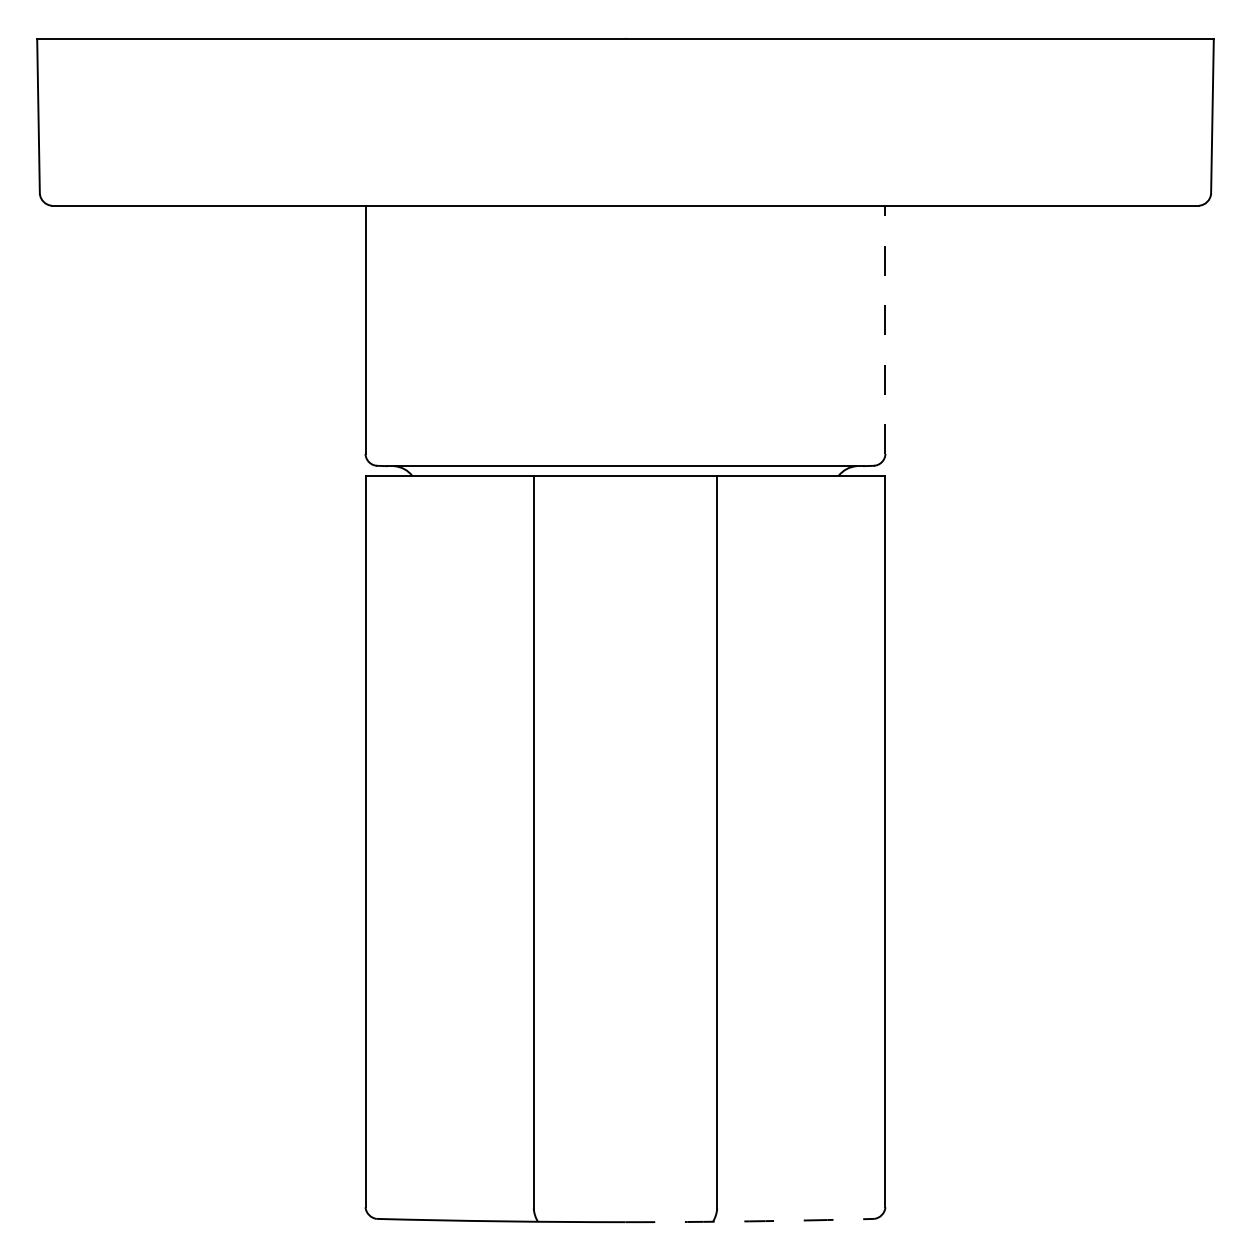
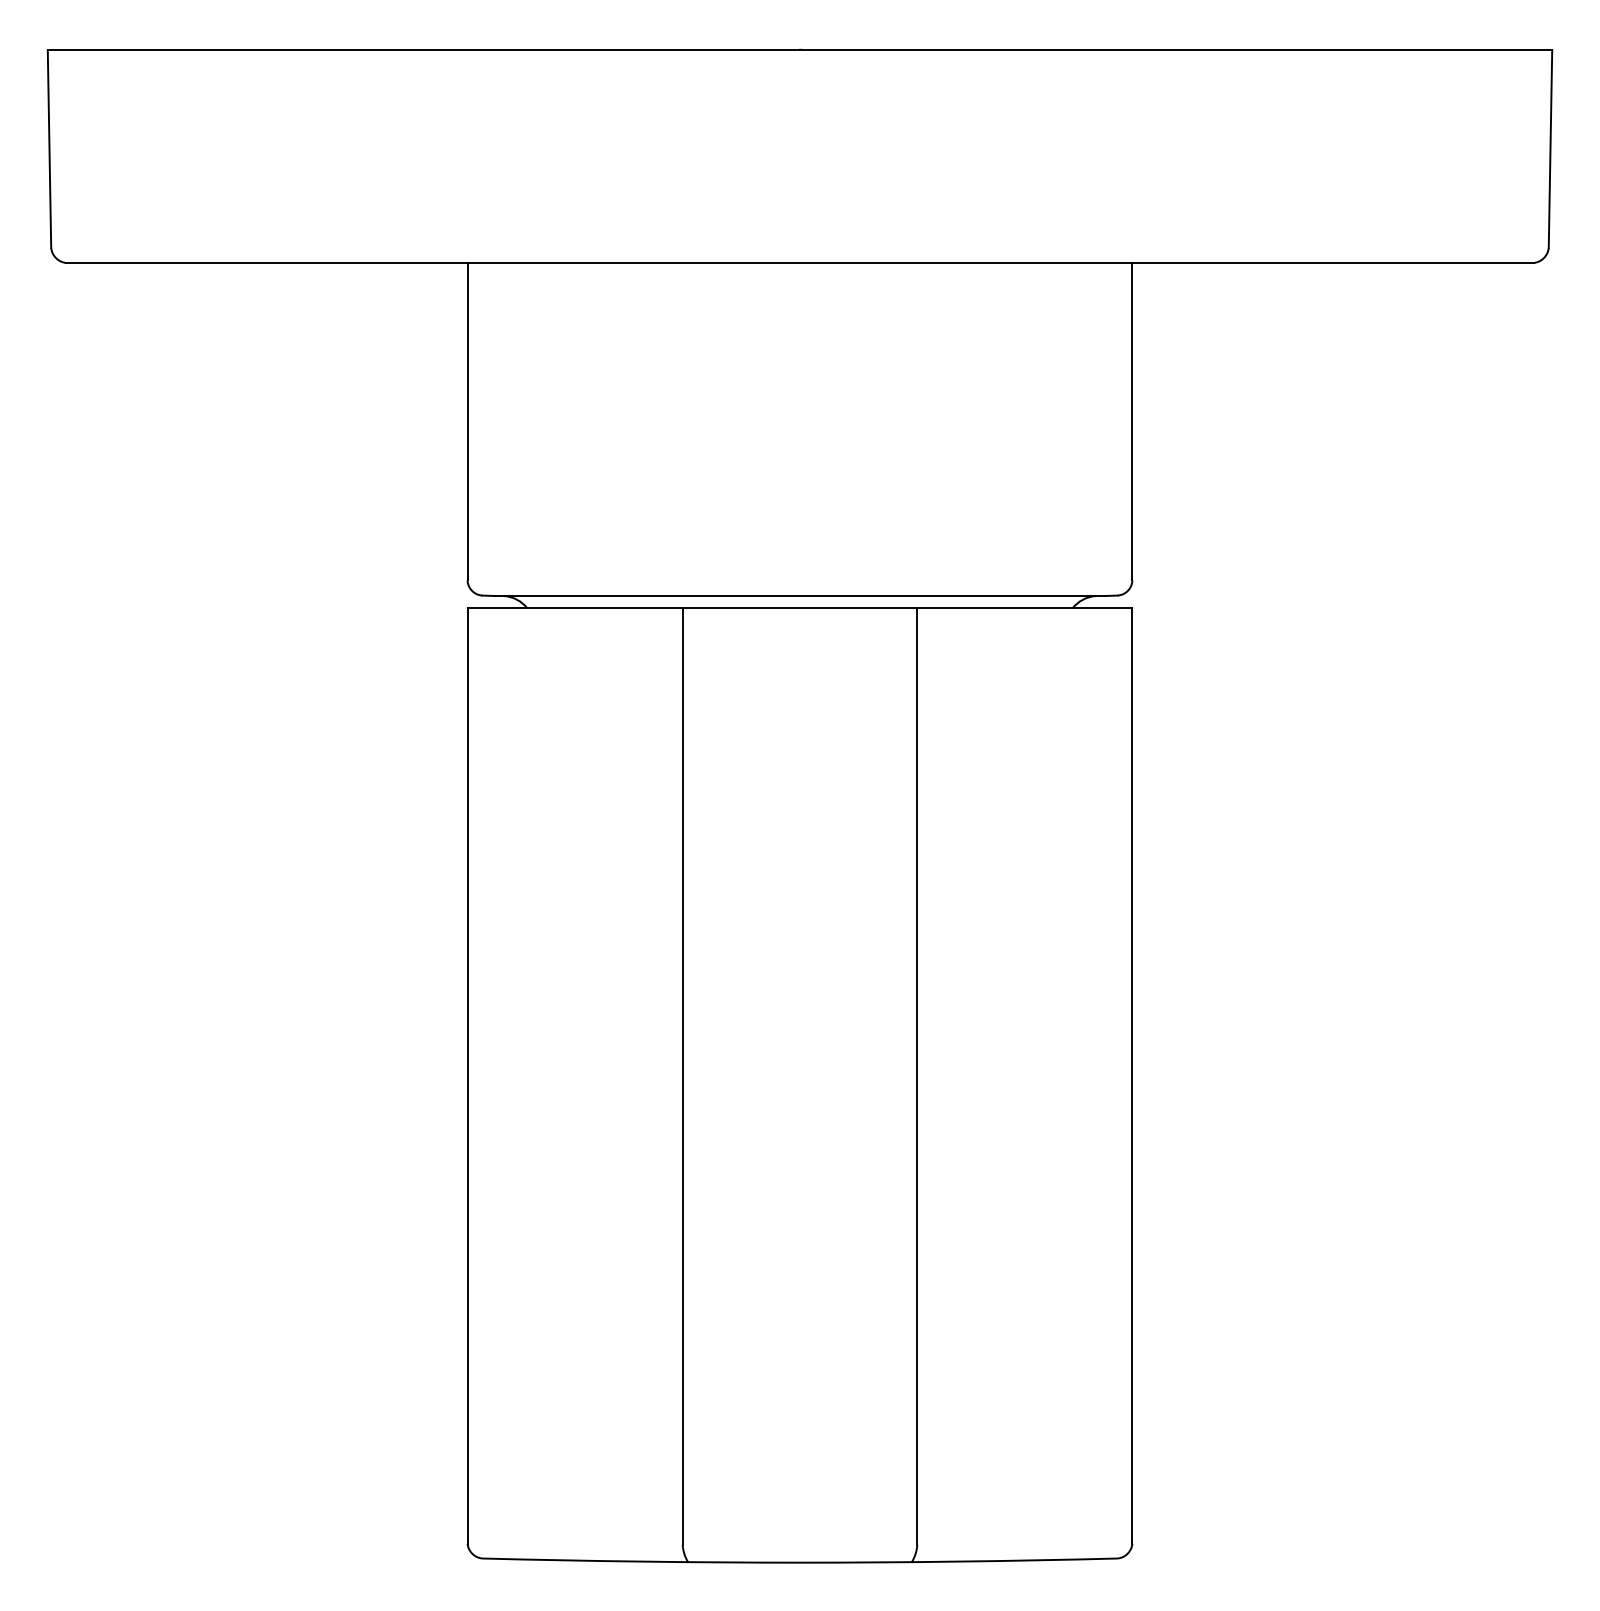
line: (885, 329) -> (1132, 421), dashed -> solid
arc: (750, 1221) -> (959, 1561), dashed -> solid

